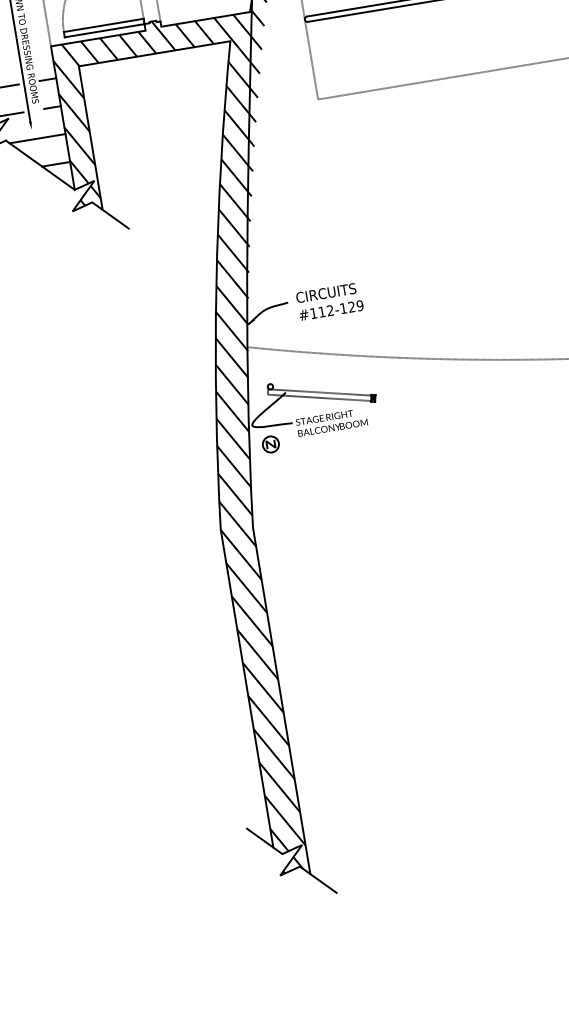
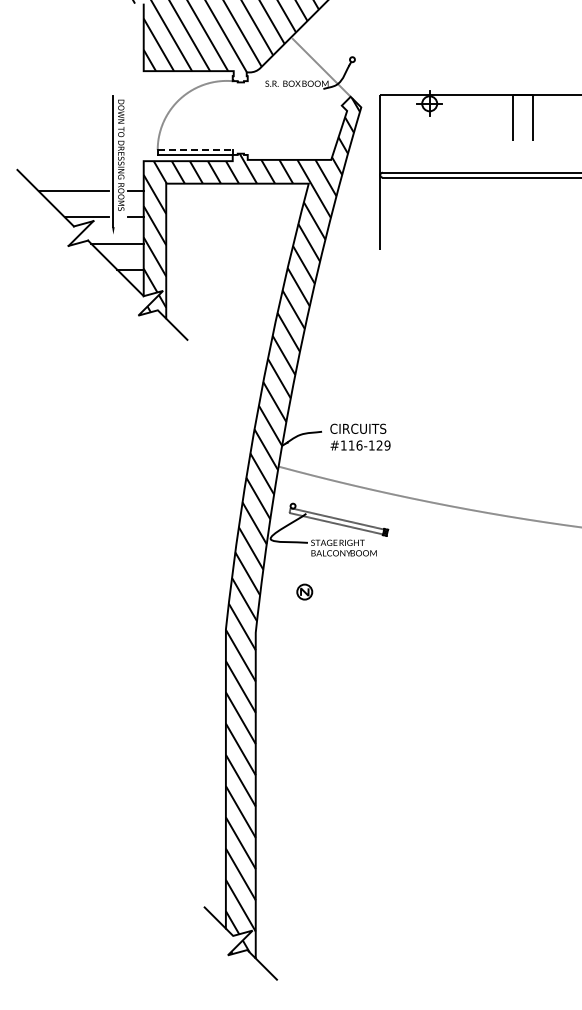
line: (103, 24) -> (195, 149), solid -> dashed
text: (330, 310) -> (359, 445), #112-129 -> #116-129
part: (270, 443) -> (304, 591), moved

